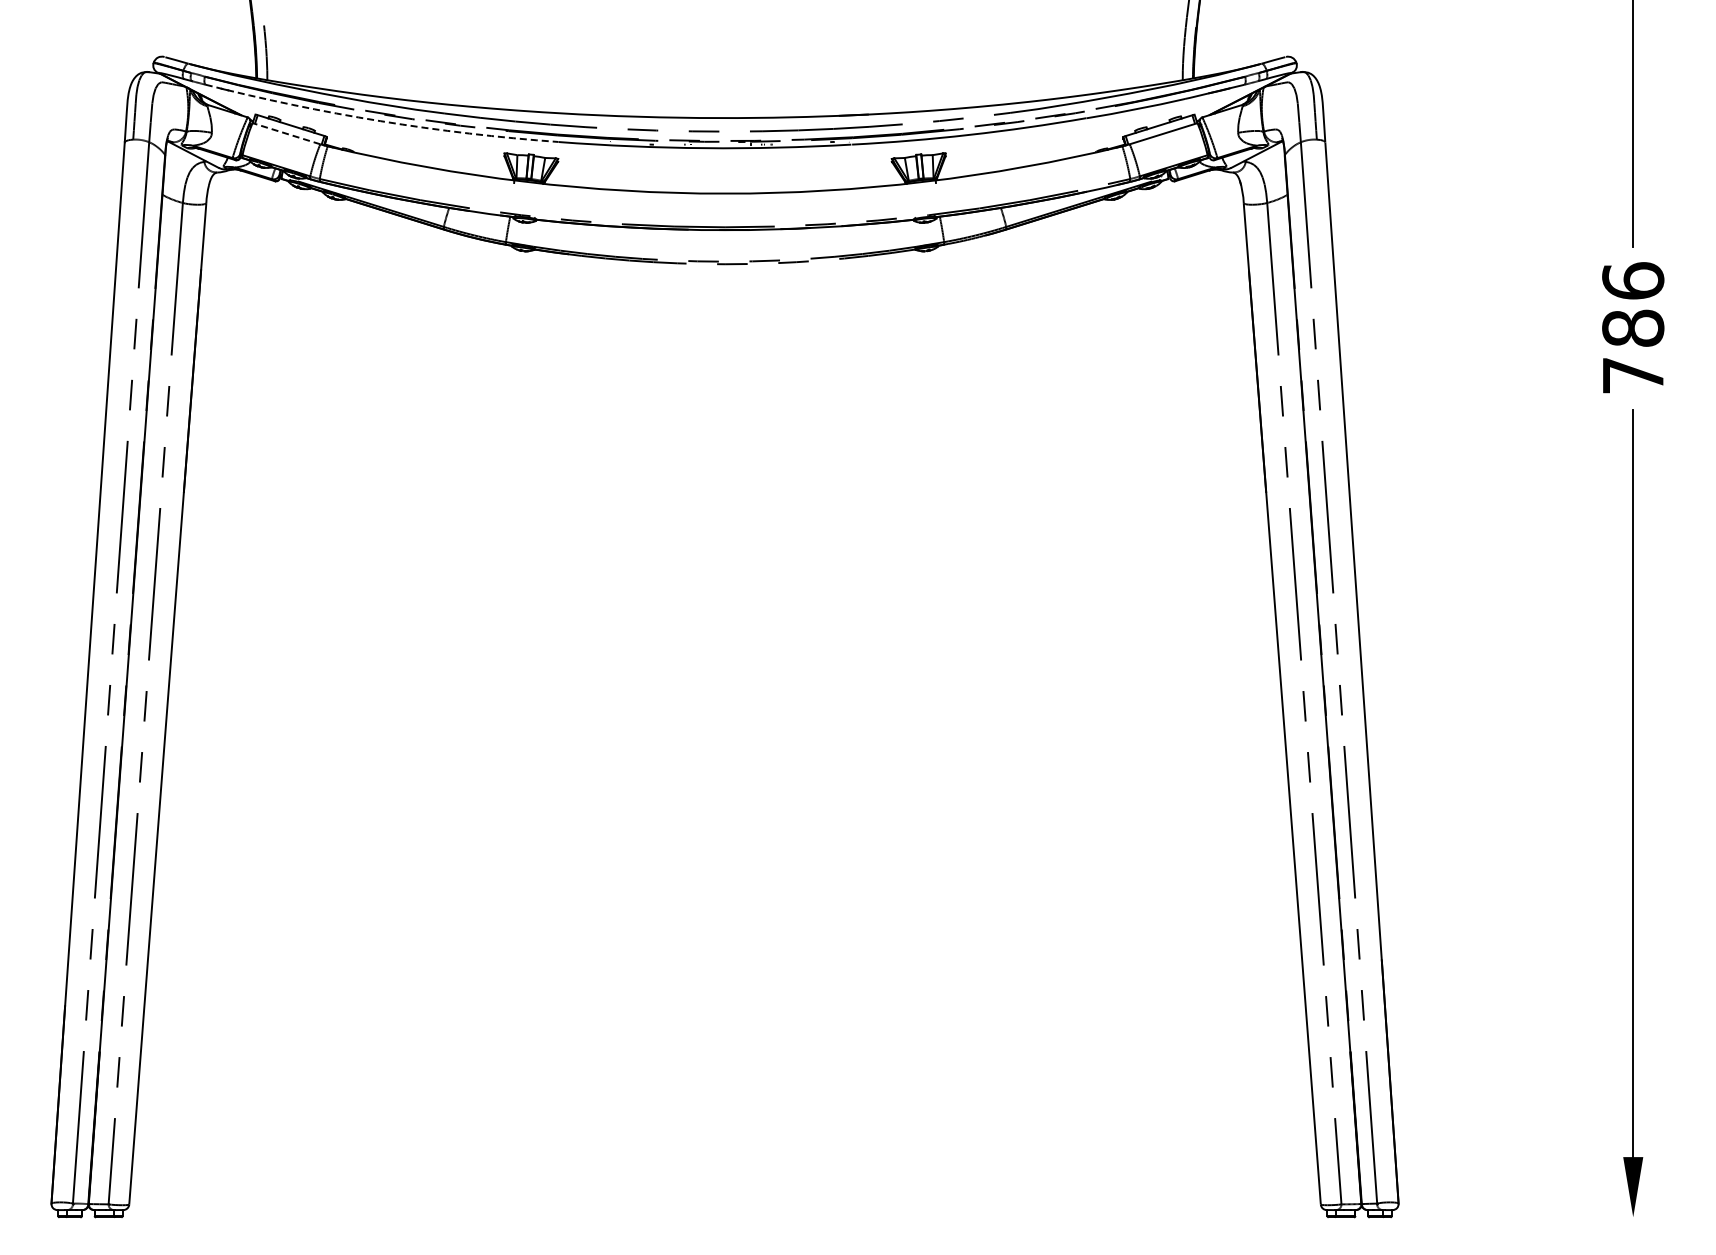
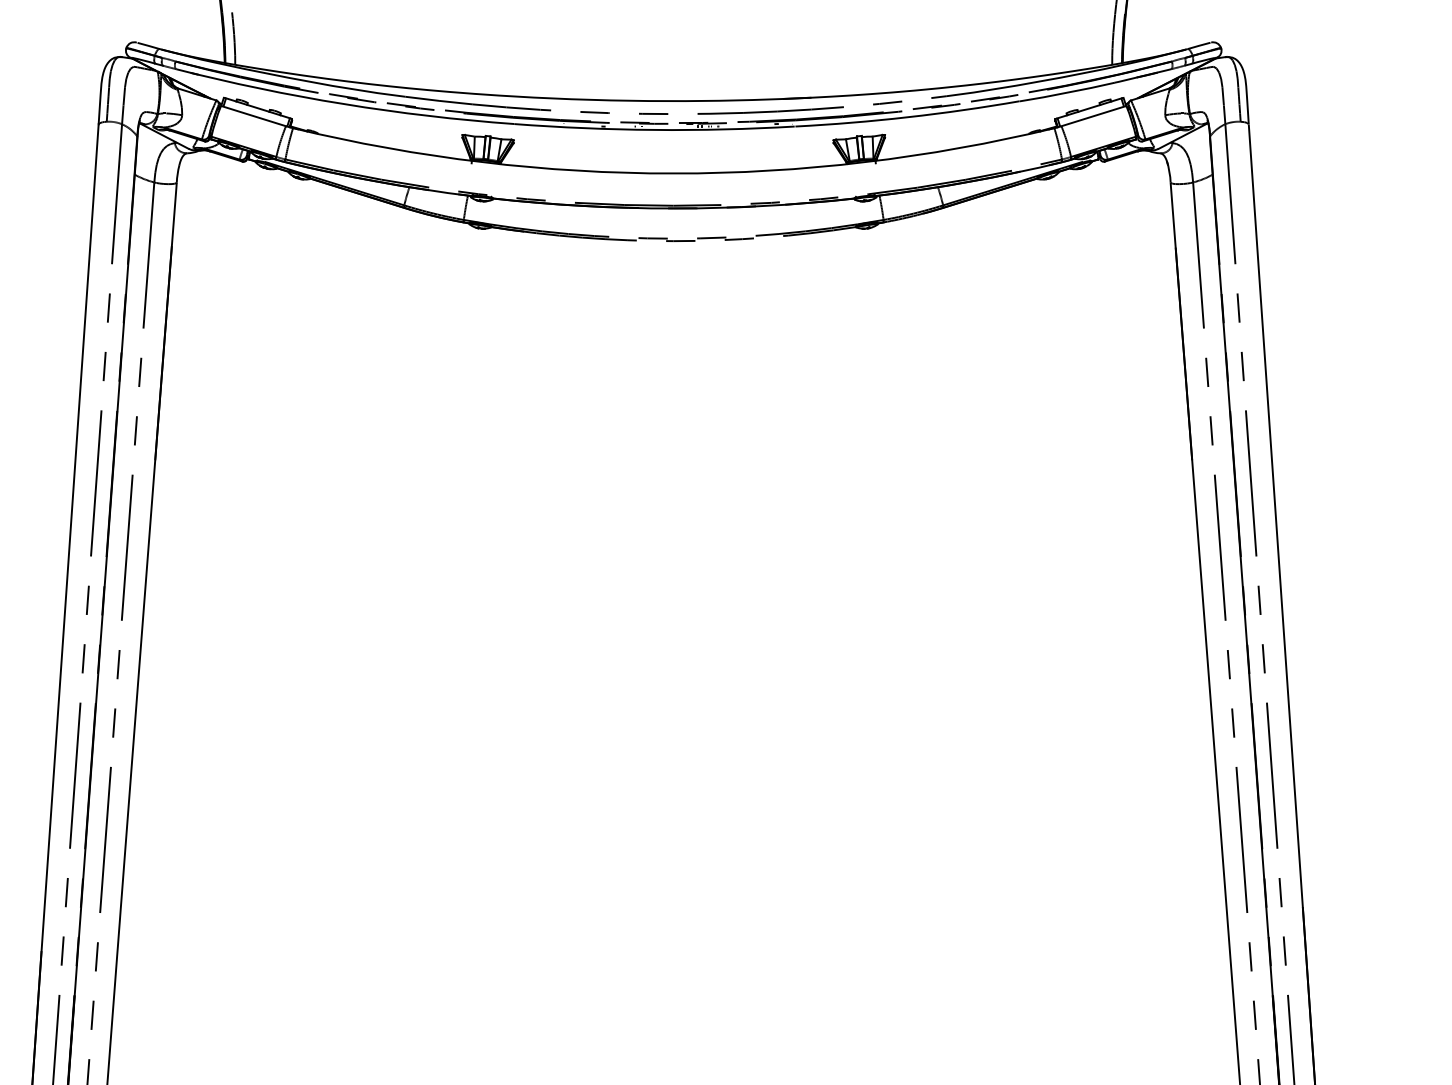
arc: (380, 121) -> (343, 104), dashed -> solid
line: (286, 133) -> (253, 115), dashed -> solid

